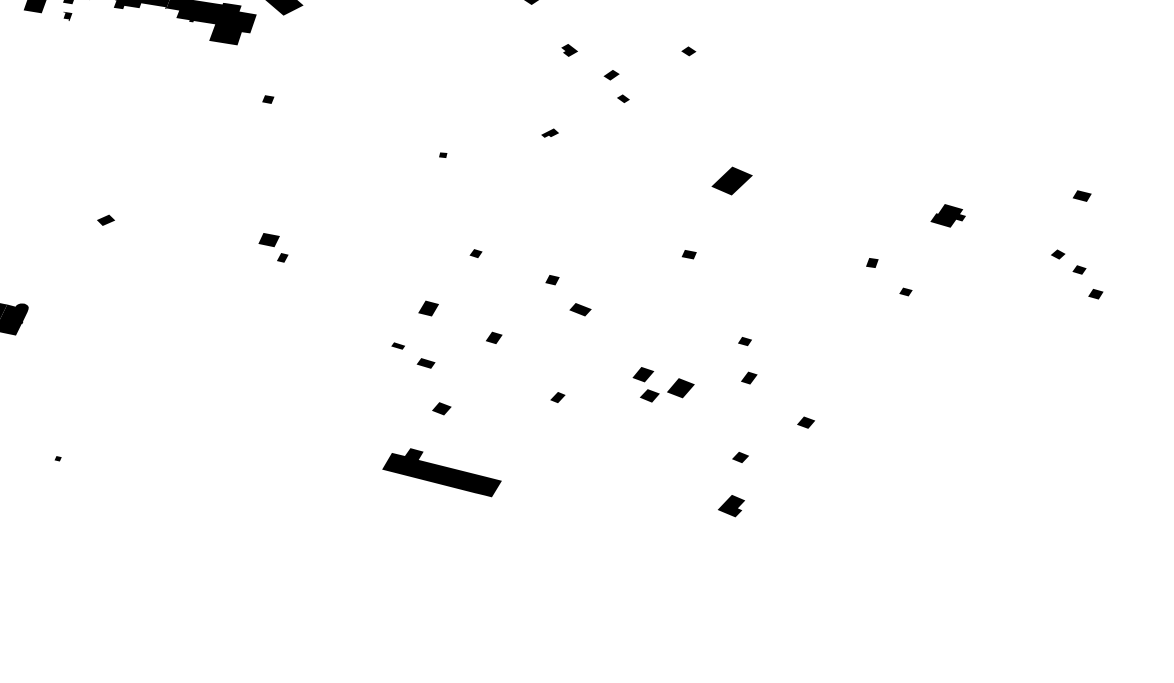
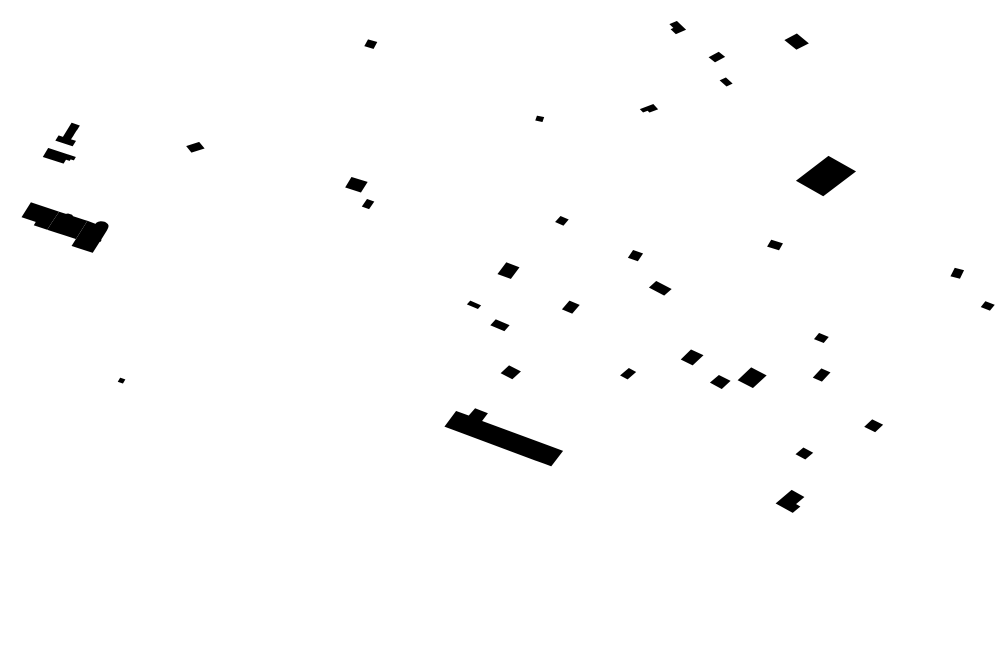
part: (688, 51) -> (796, 41), size x1.6
part: (731, 180) -> (825, 175), size x1.4
part: (643, 374) -> (692, 357), moved

